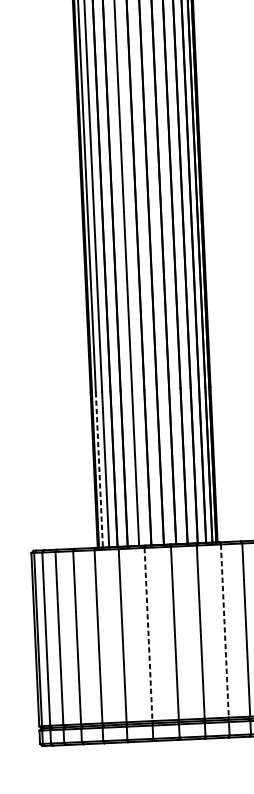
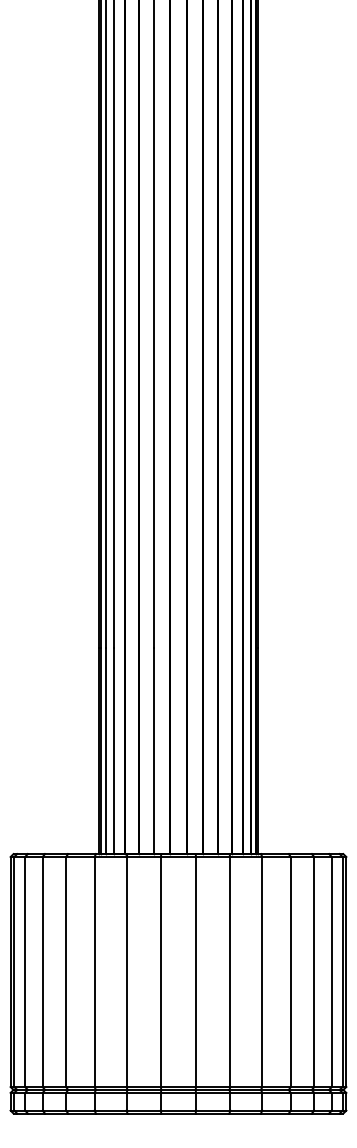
line: (99, 470) -> (105, 751), dashed -> solid
line: (224, 631) -> (262, 972), dashed -> solid
line: (148, 634) -> (160, 972), dashed -> solid

